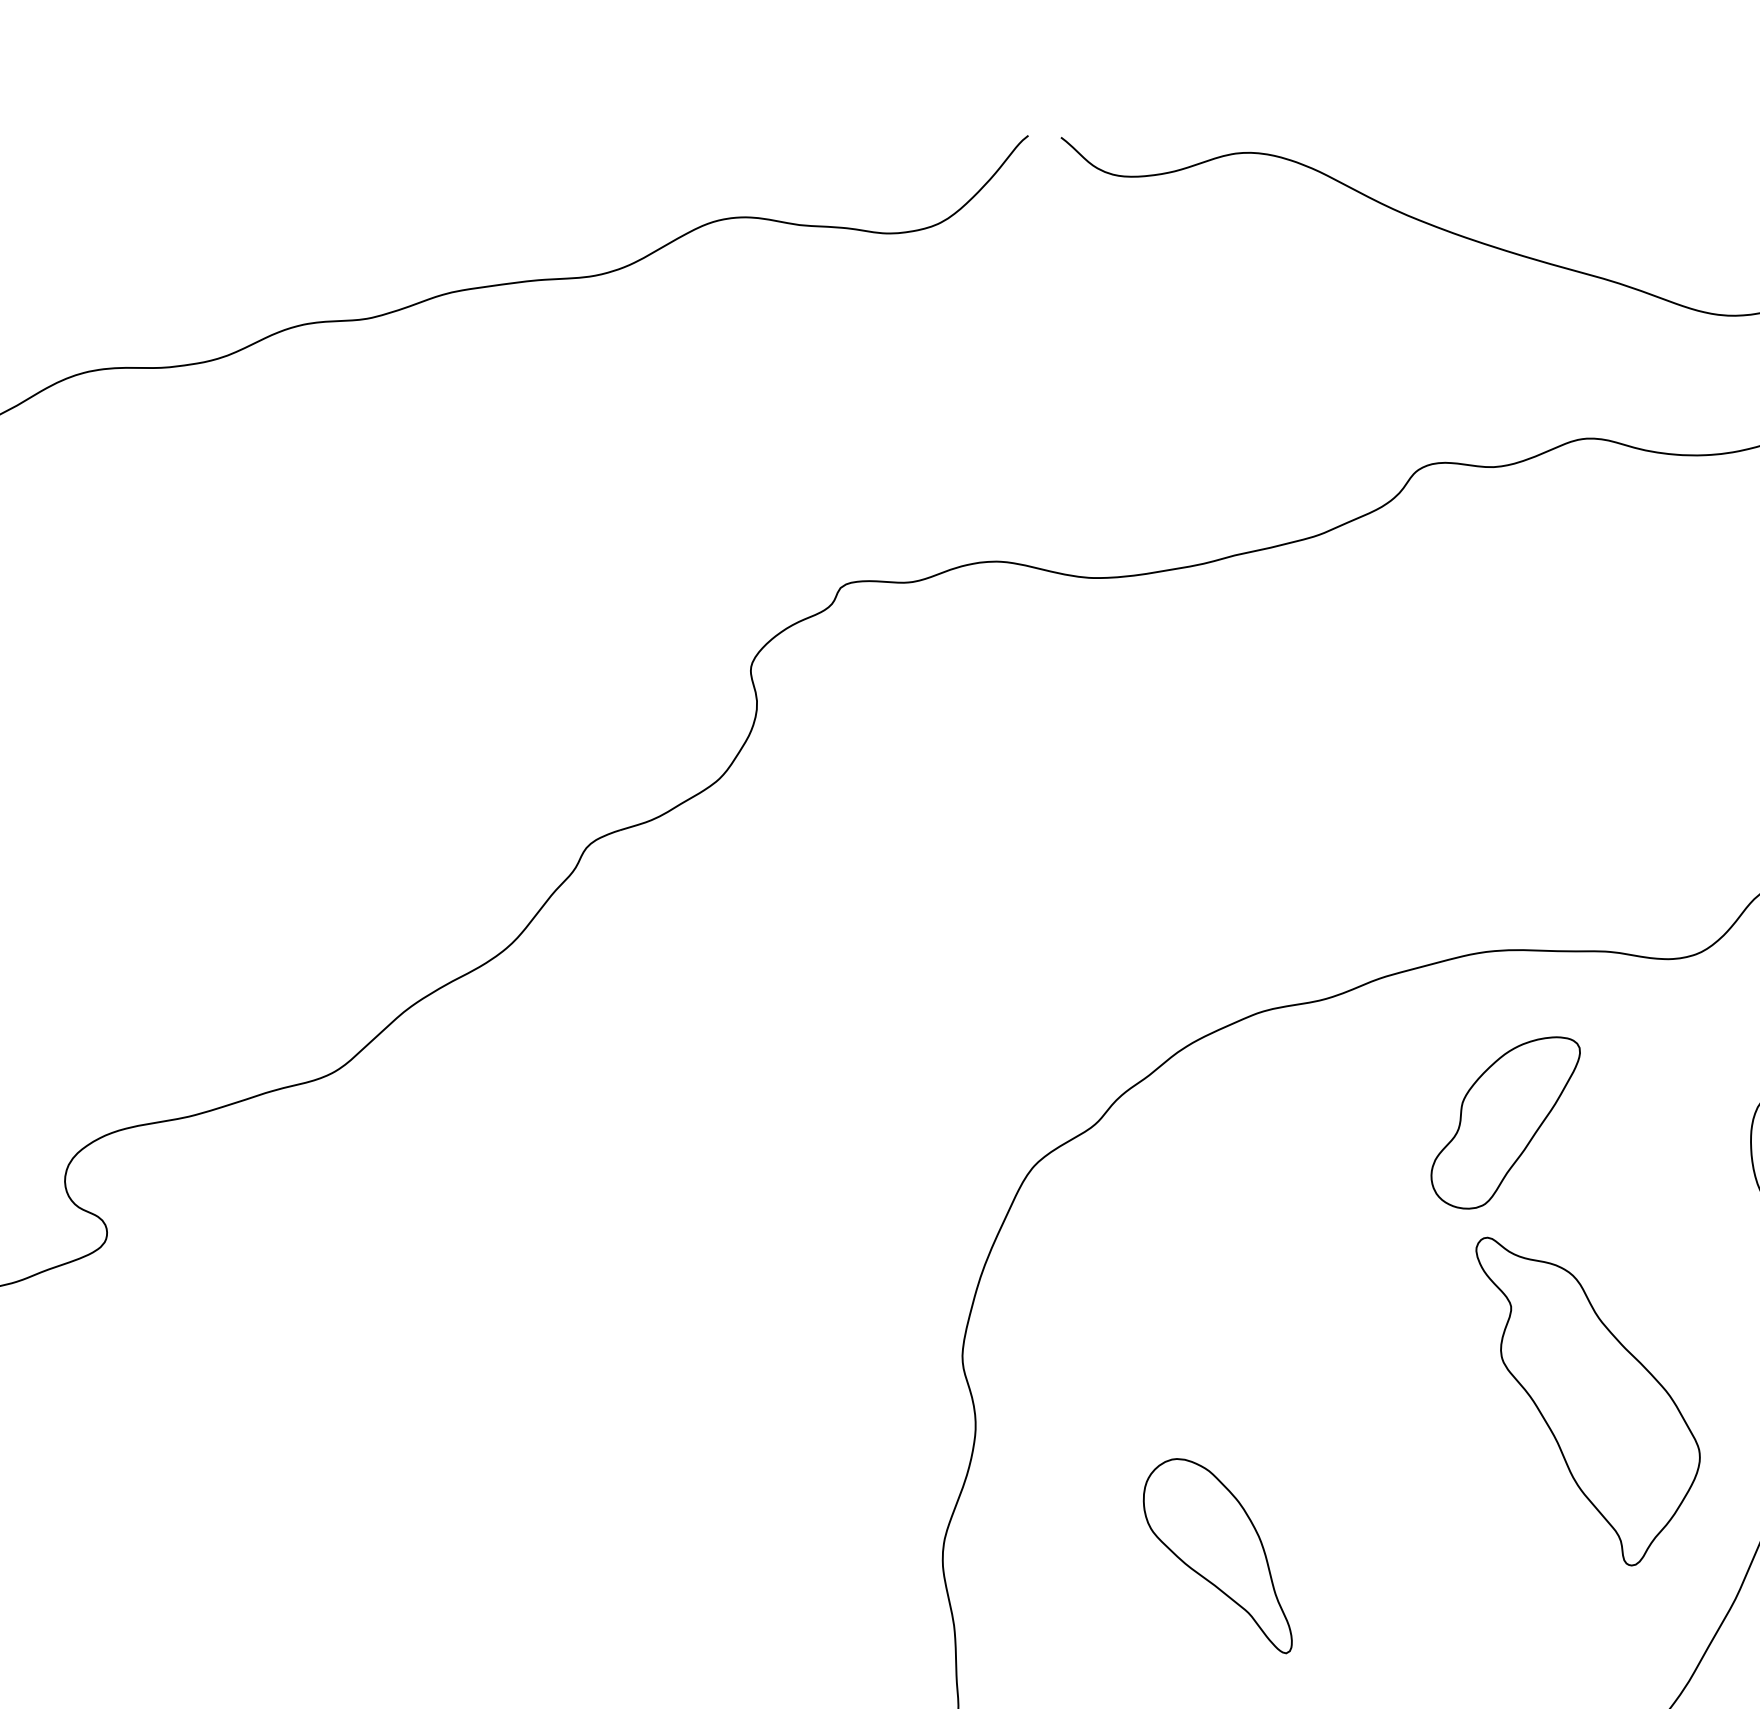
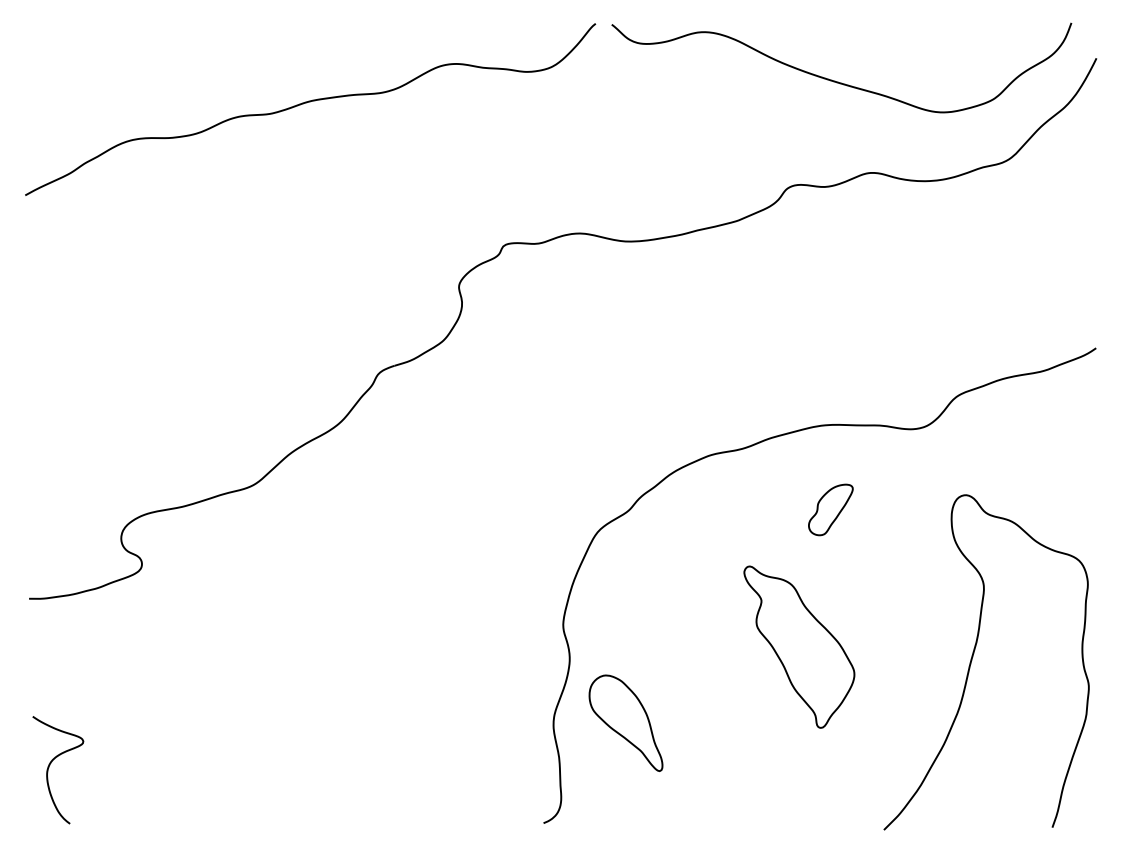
part: (1505, 1122) -> (830, 509), size x0.6
part: (1588, 1400) -> (799, 646), moved
part: (1216, 1554) -> (625, 722), moved

